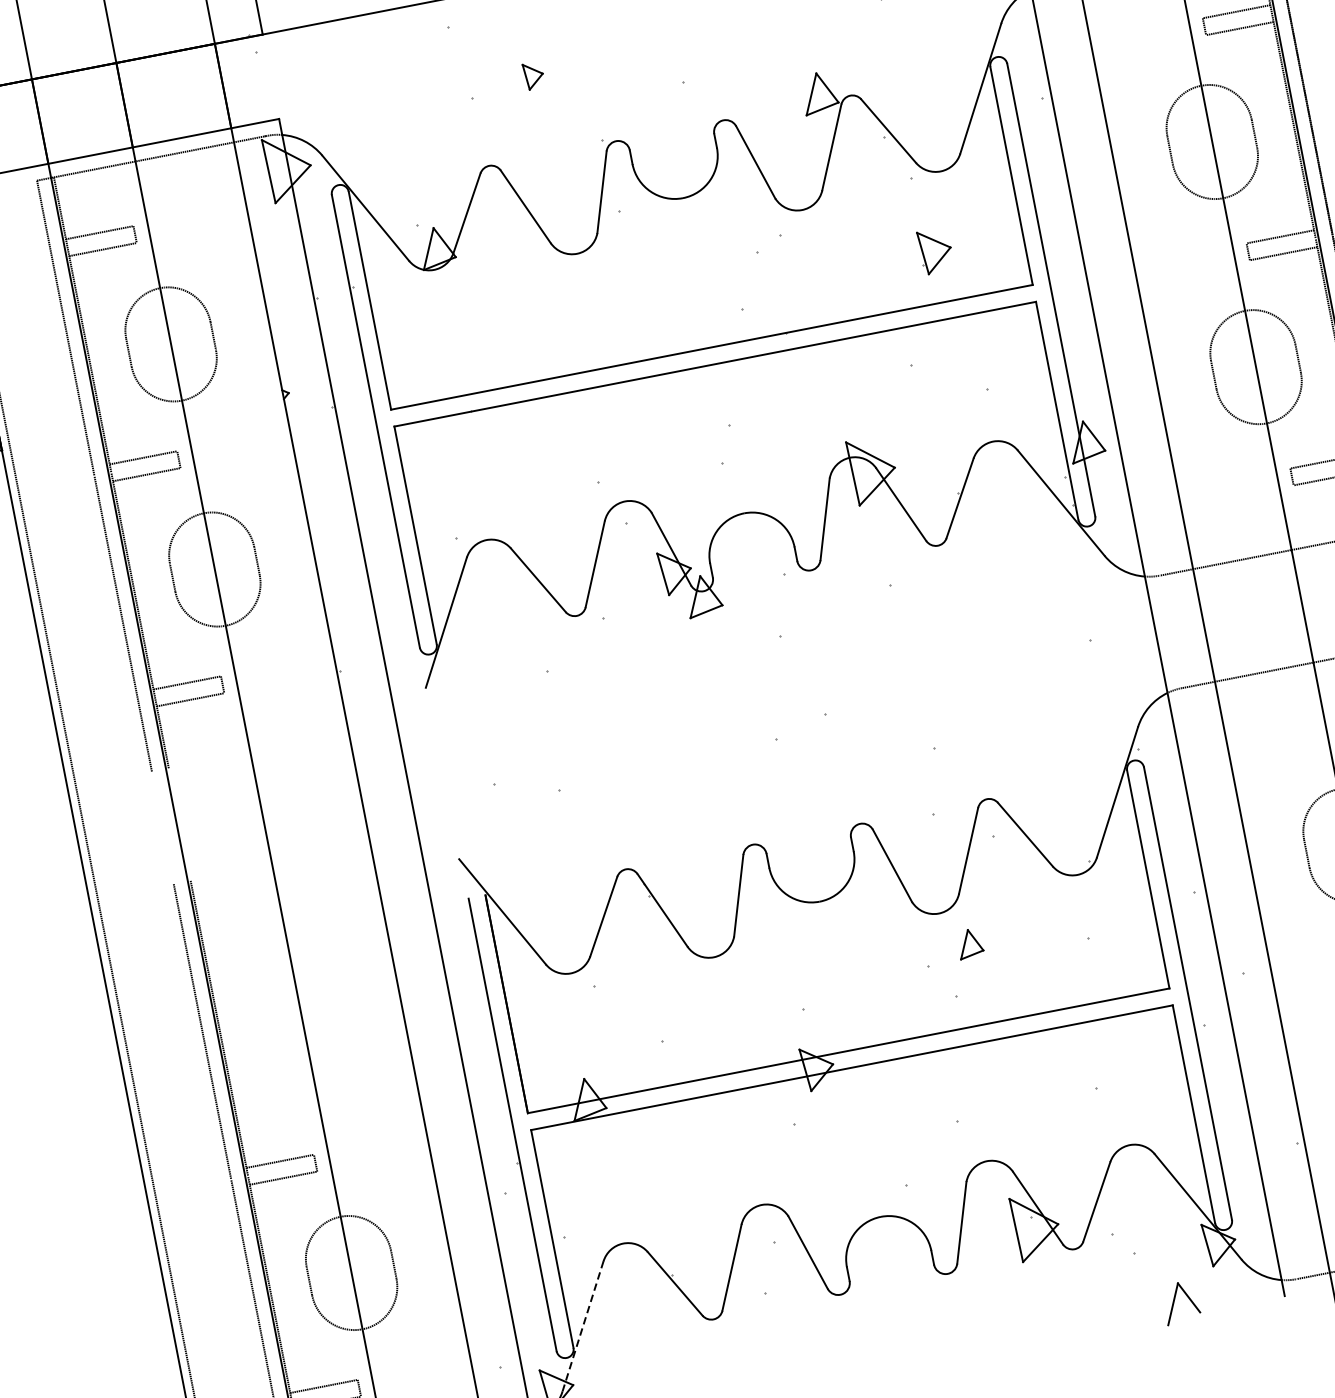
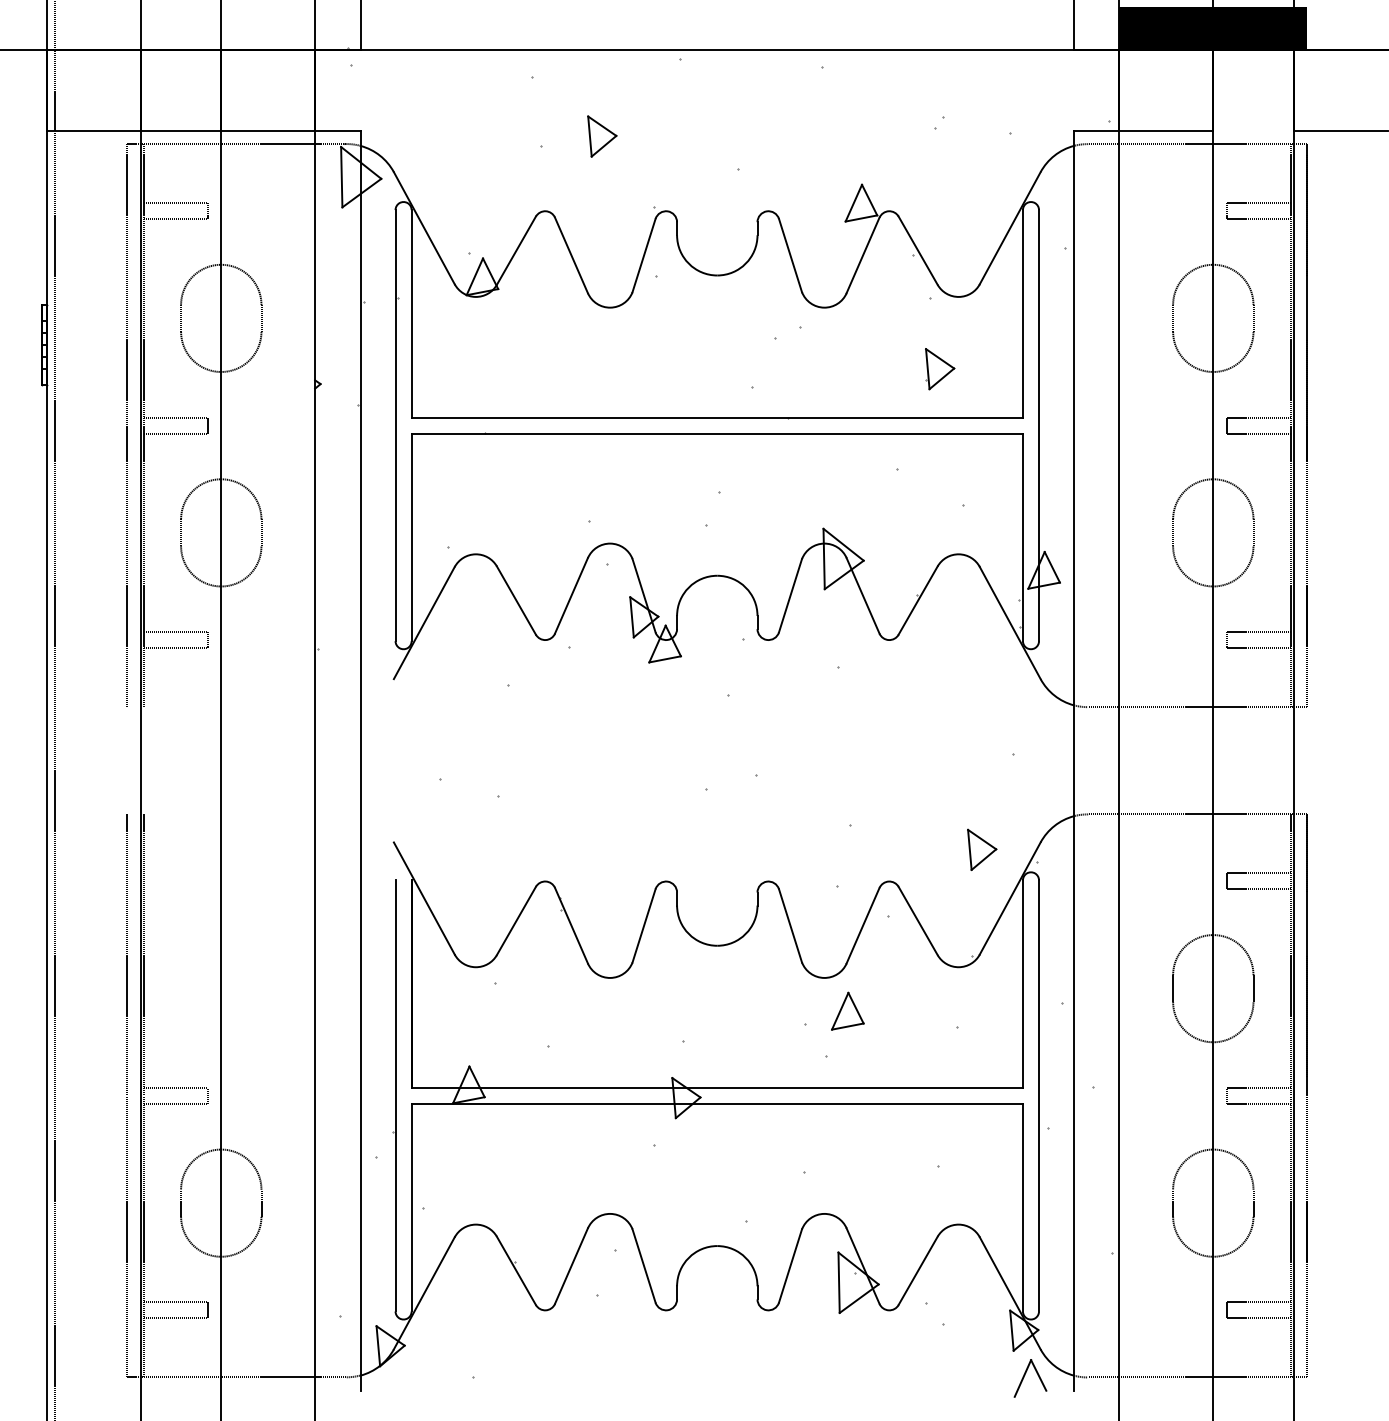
part: (534, 75) -> (602, 136), size x1.67
part: (1078, 746) -> (982, 849), added
part: (969, 943) -> (847, 1010), size x1.43
part: (1181, 1302) -> (1030, 1378), moved
line: (583, 1326) -> (424, 1293), dashed -> solid

